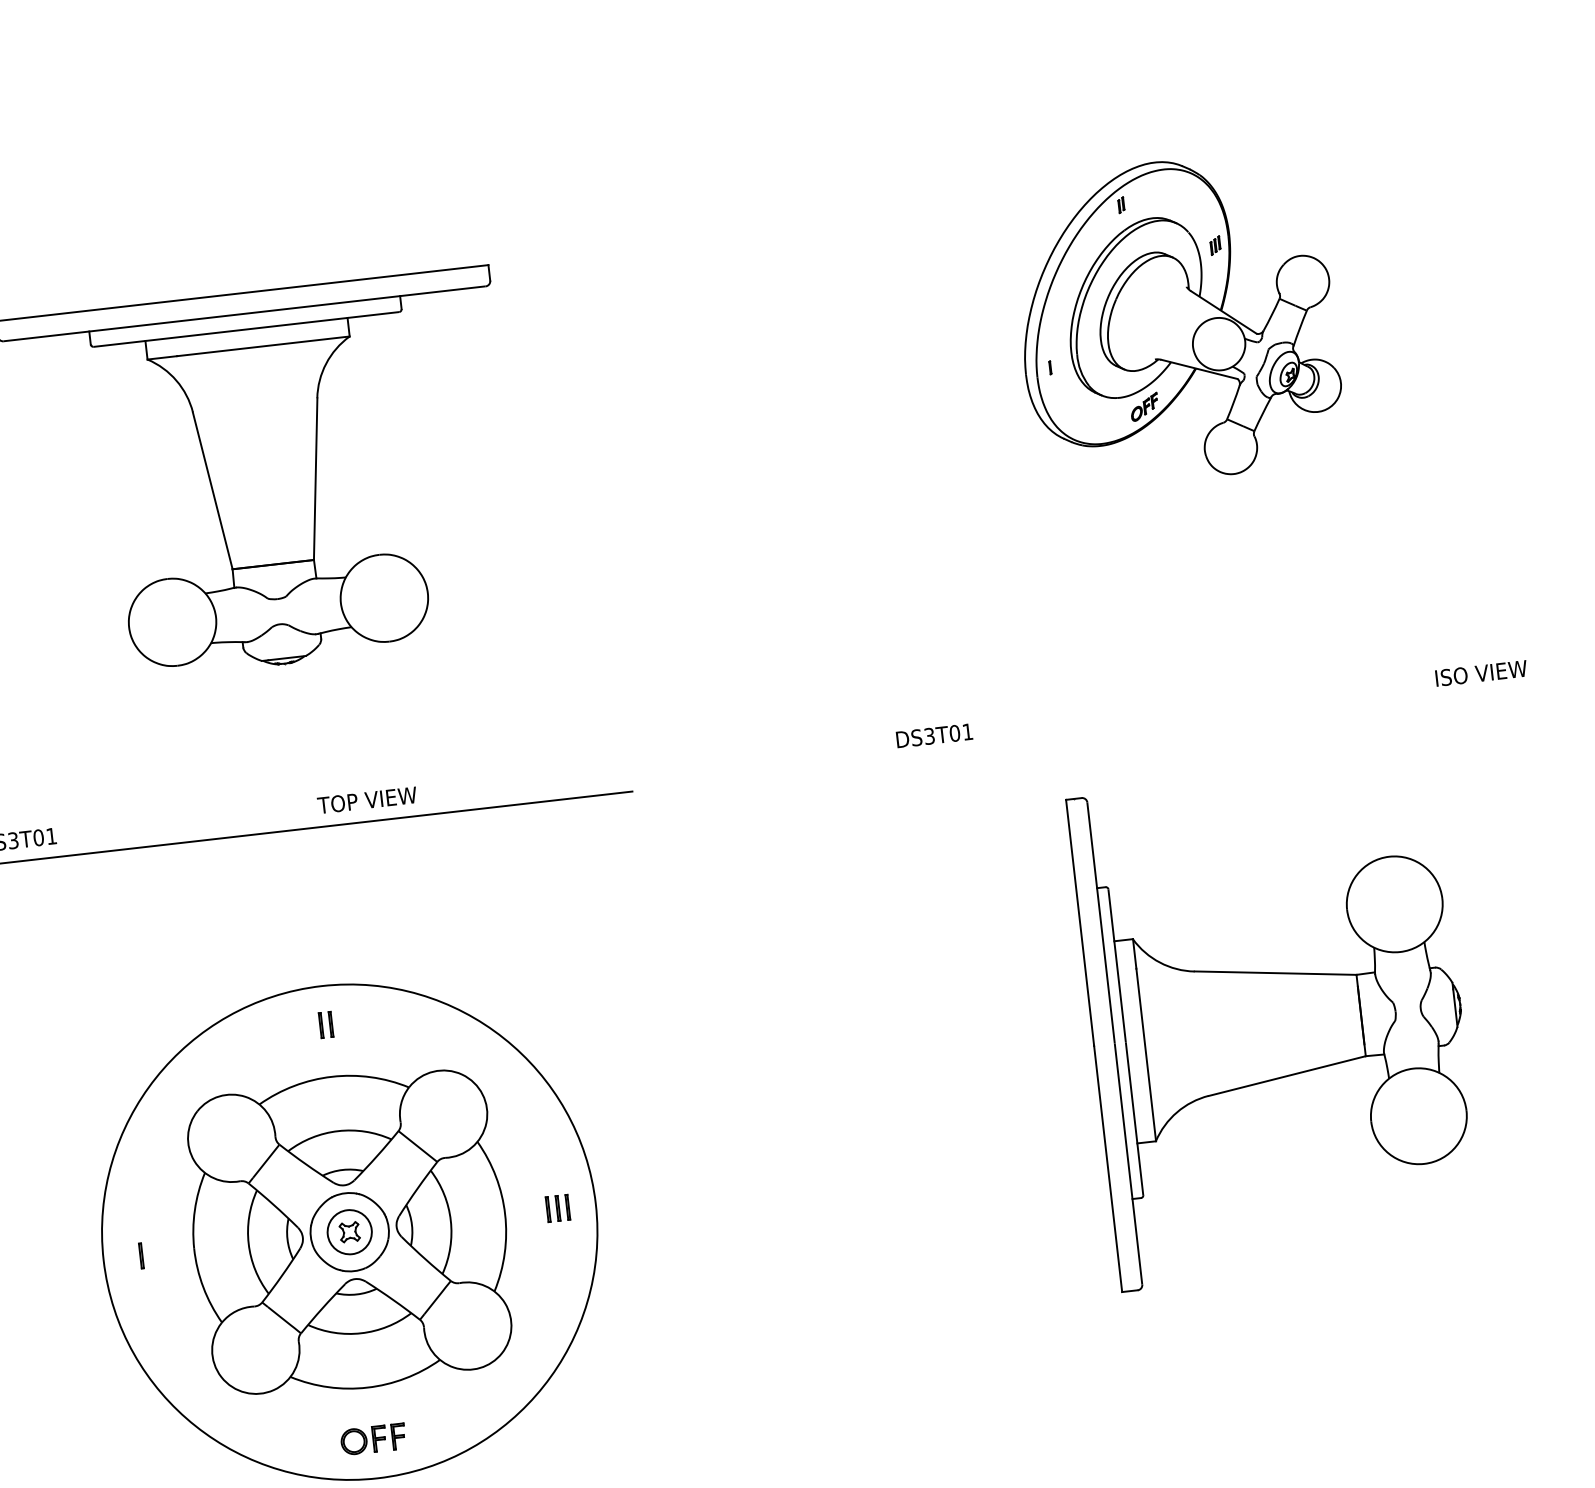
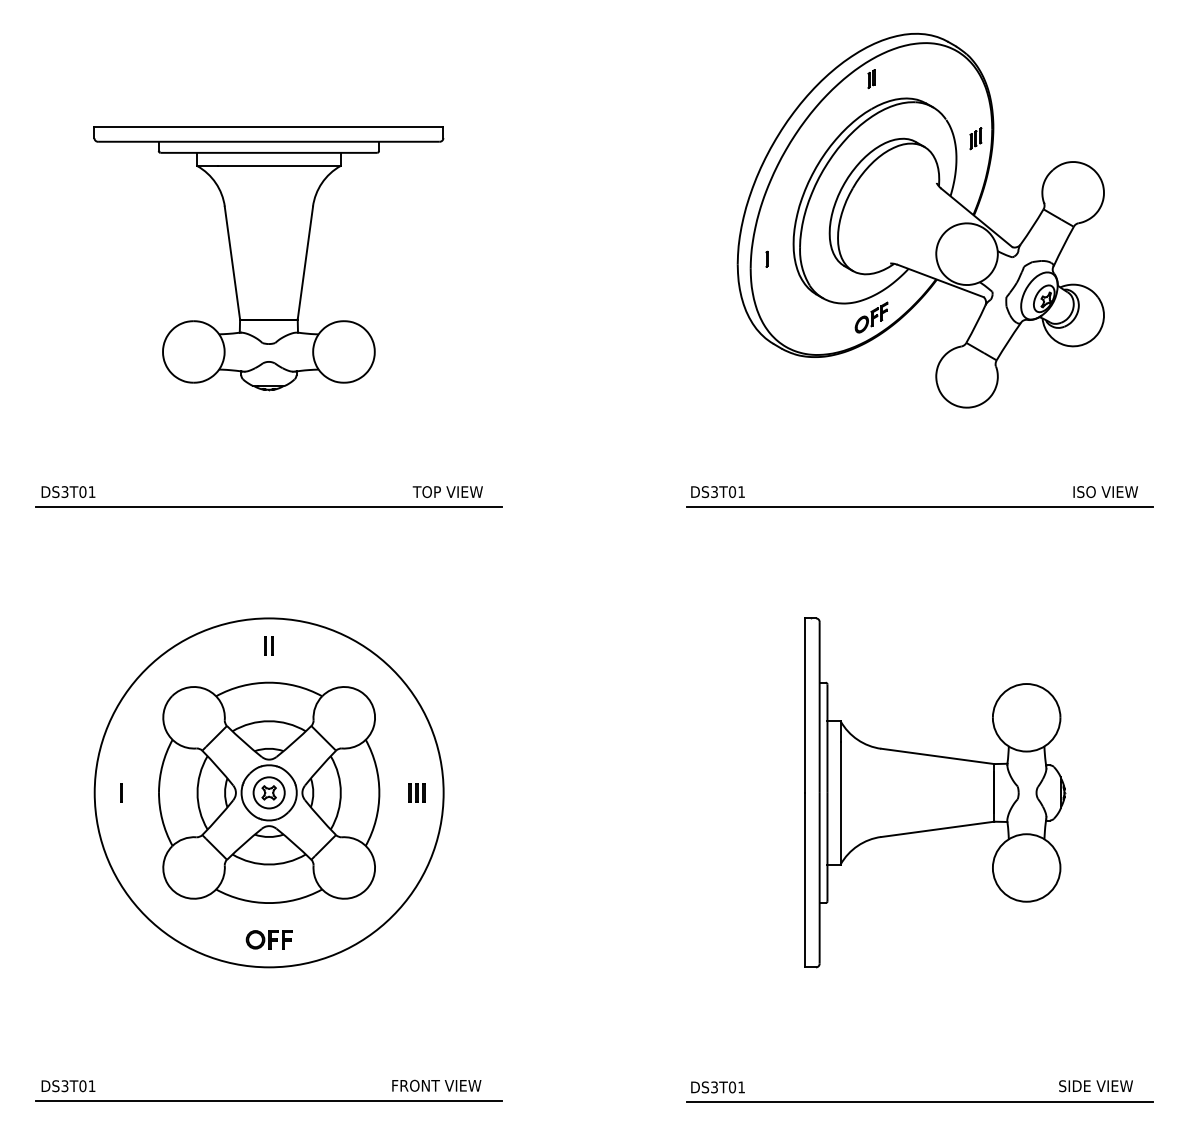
part: (1176, 320) -> (920, 220), size x1.67
line: (1221, 725) -> (919, 507), added
text: (366, 799) -> (447, 491), moved
part: (1278, 1024) -> (935, 792), moved

